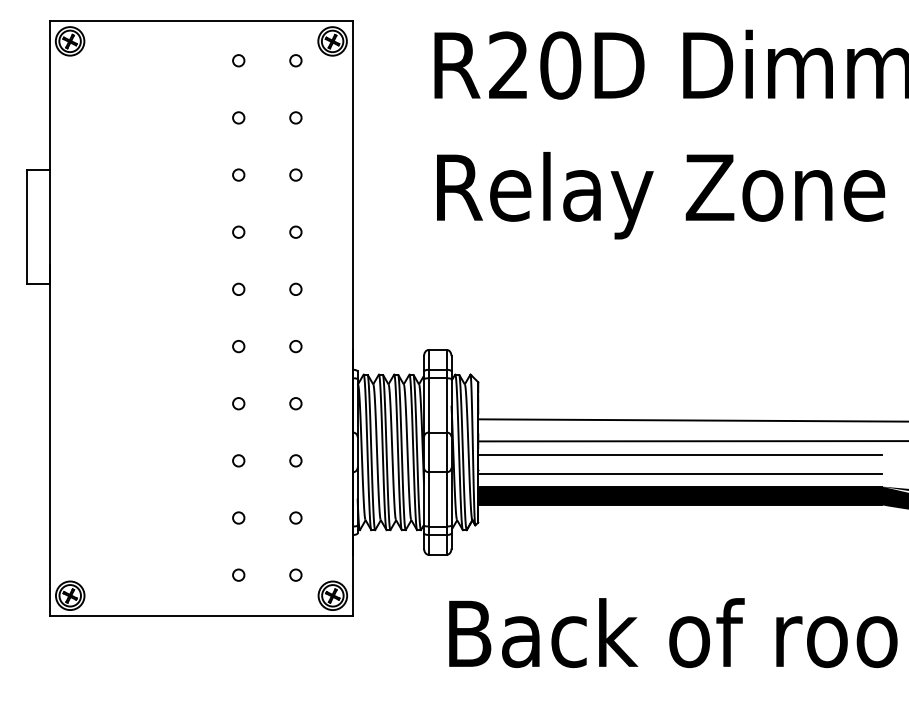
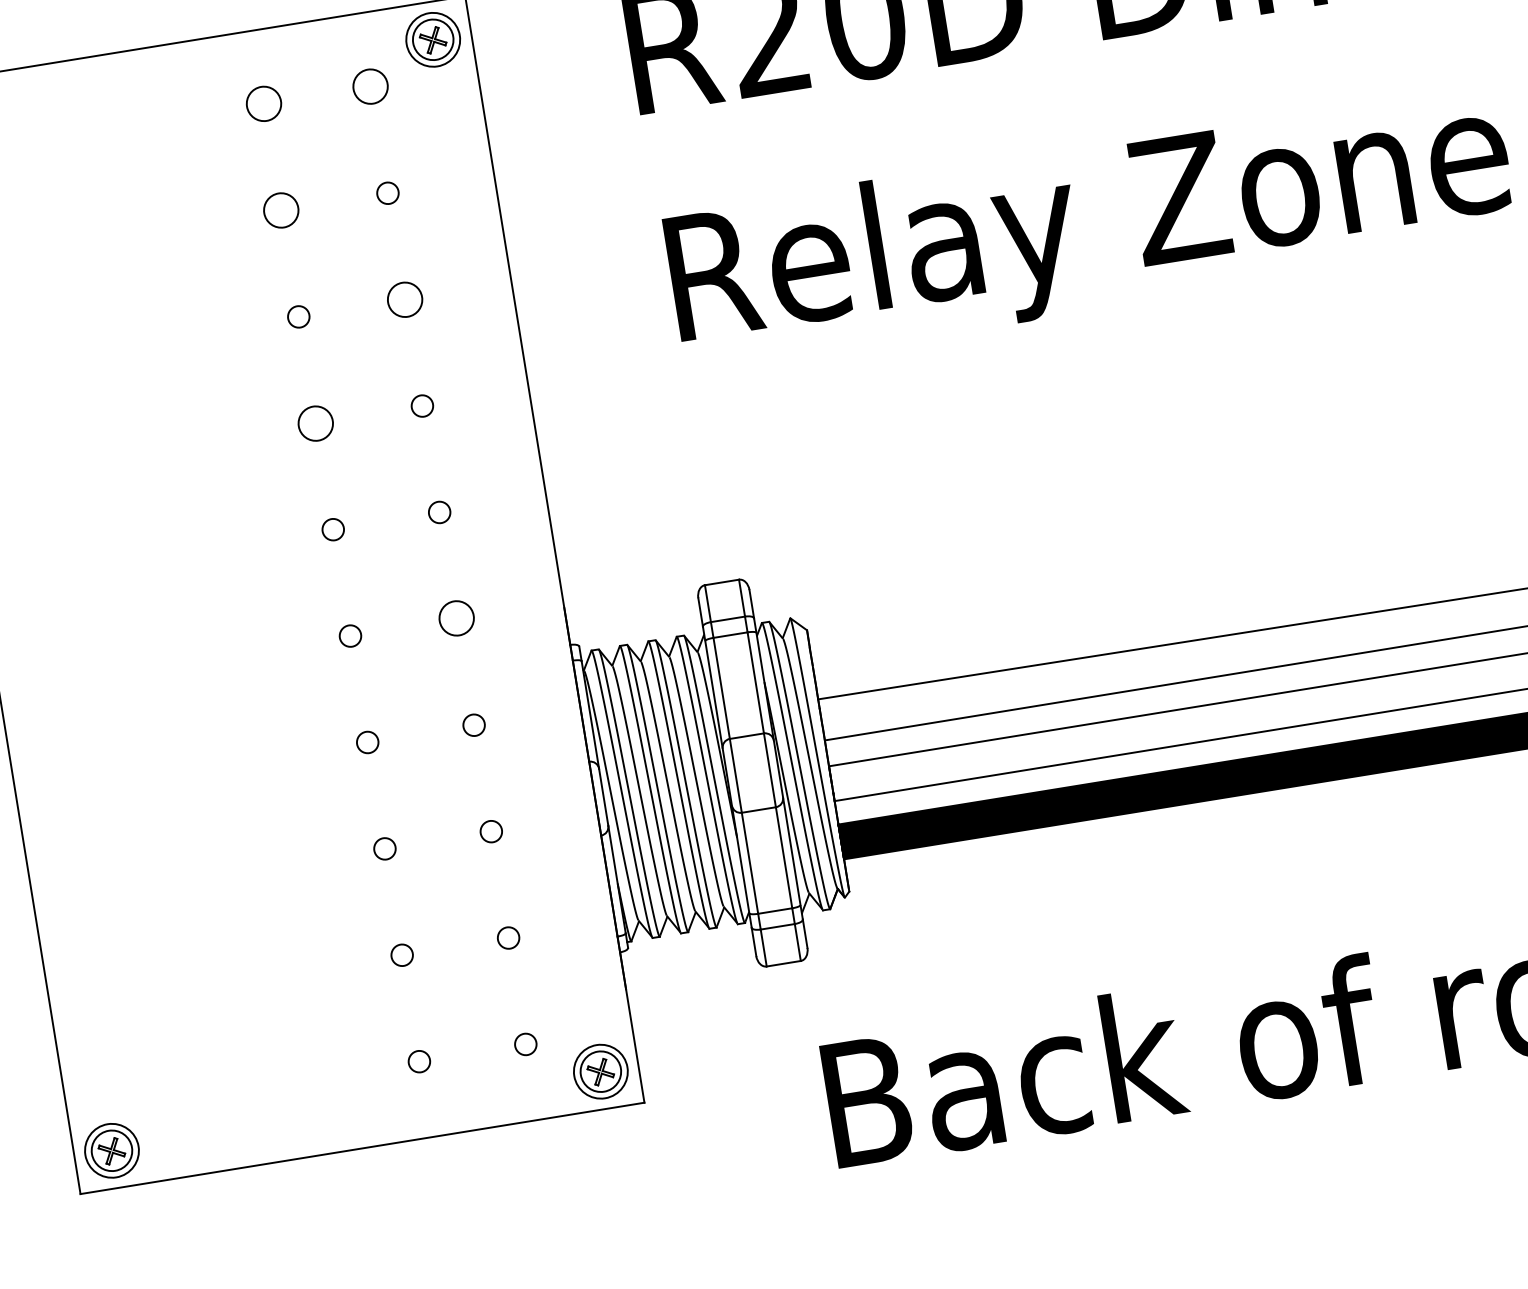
circle: (238, 60) -> (263, 103), size x1.6
circle: (295, 60) -> (369, 86), size x1.6
circle: (238, 117) -> (280, 209), size x1.6
circle: (295, 174) -> (404, 298), size x1.6
circle: (238, 231) -> (315, 421), size x1.6
circle: (295, 346) -> (456, 618), size x1.6

